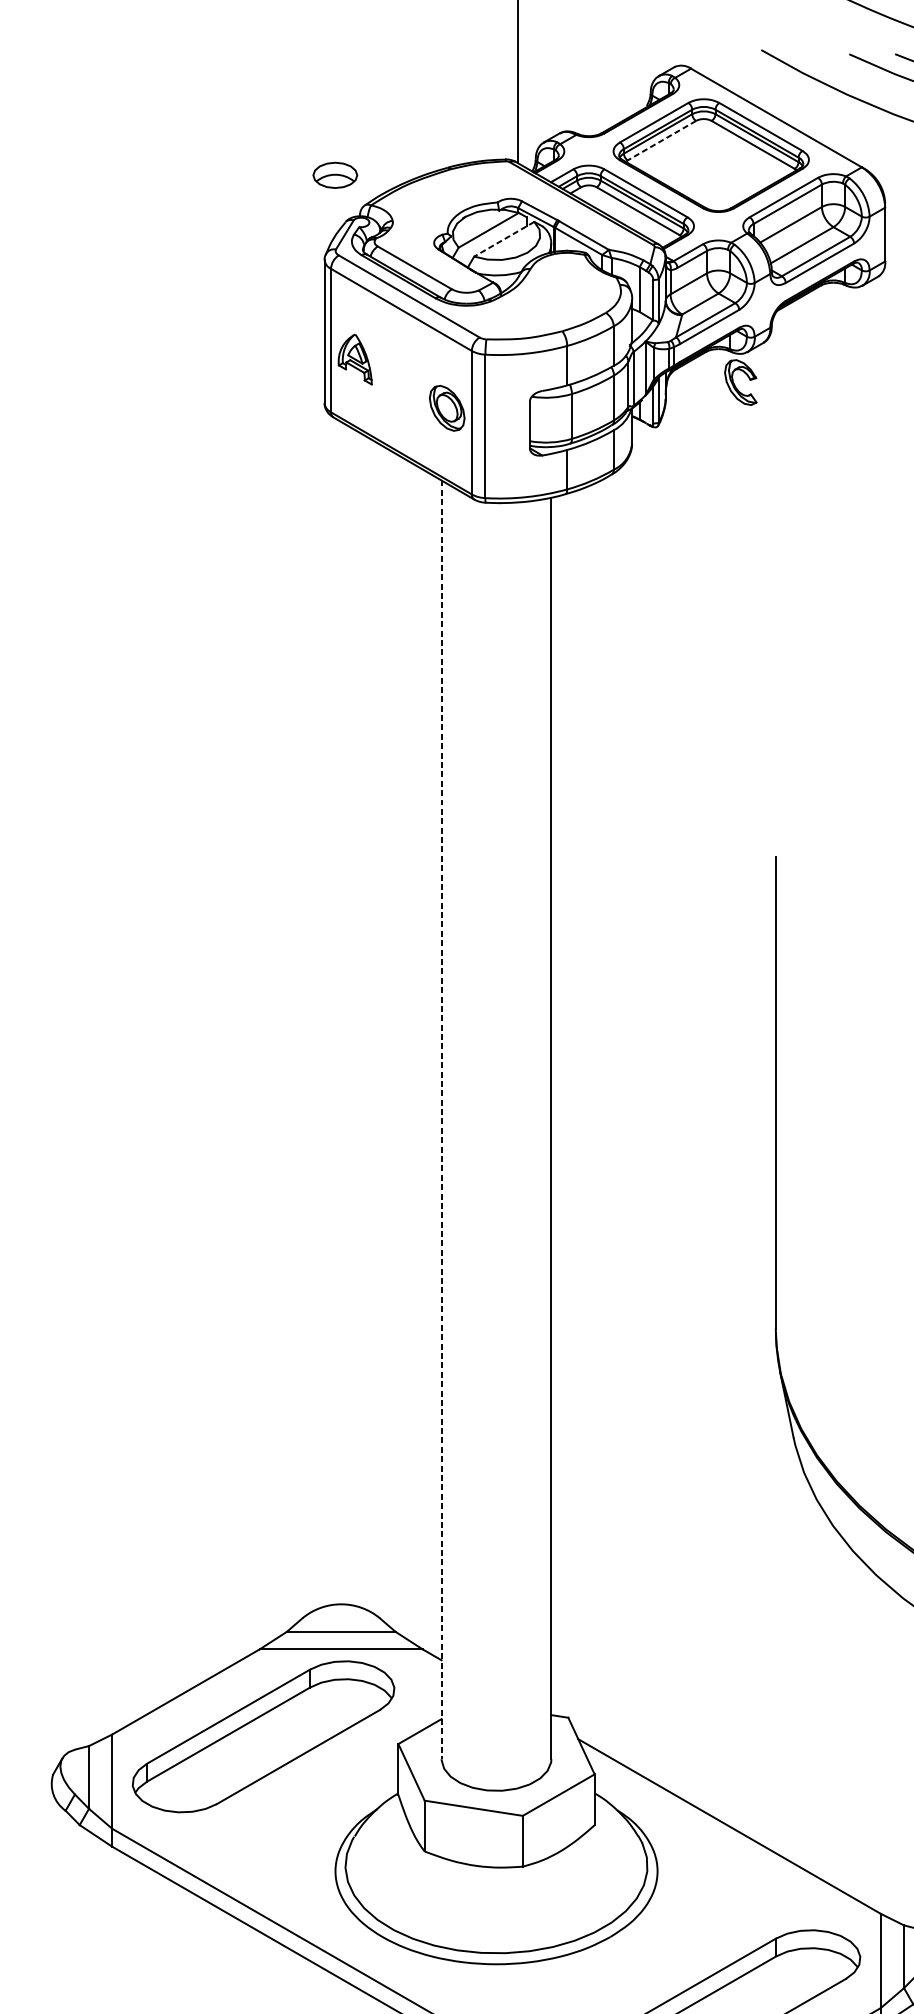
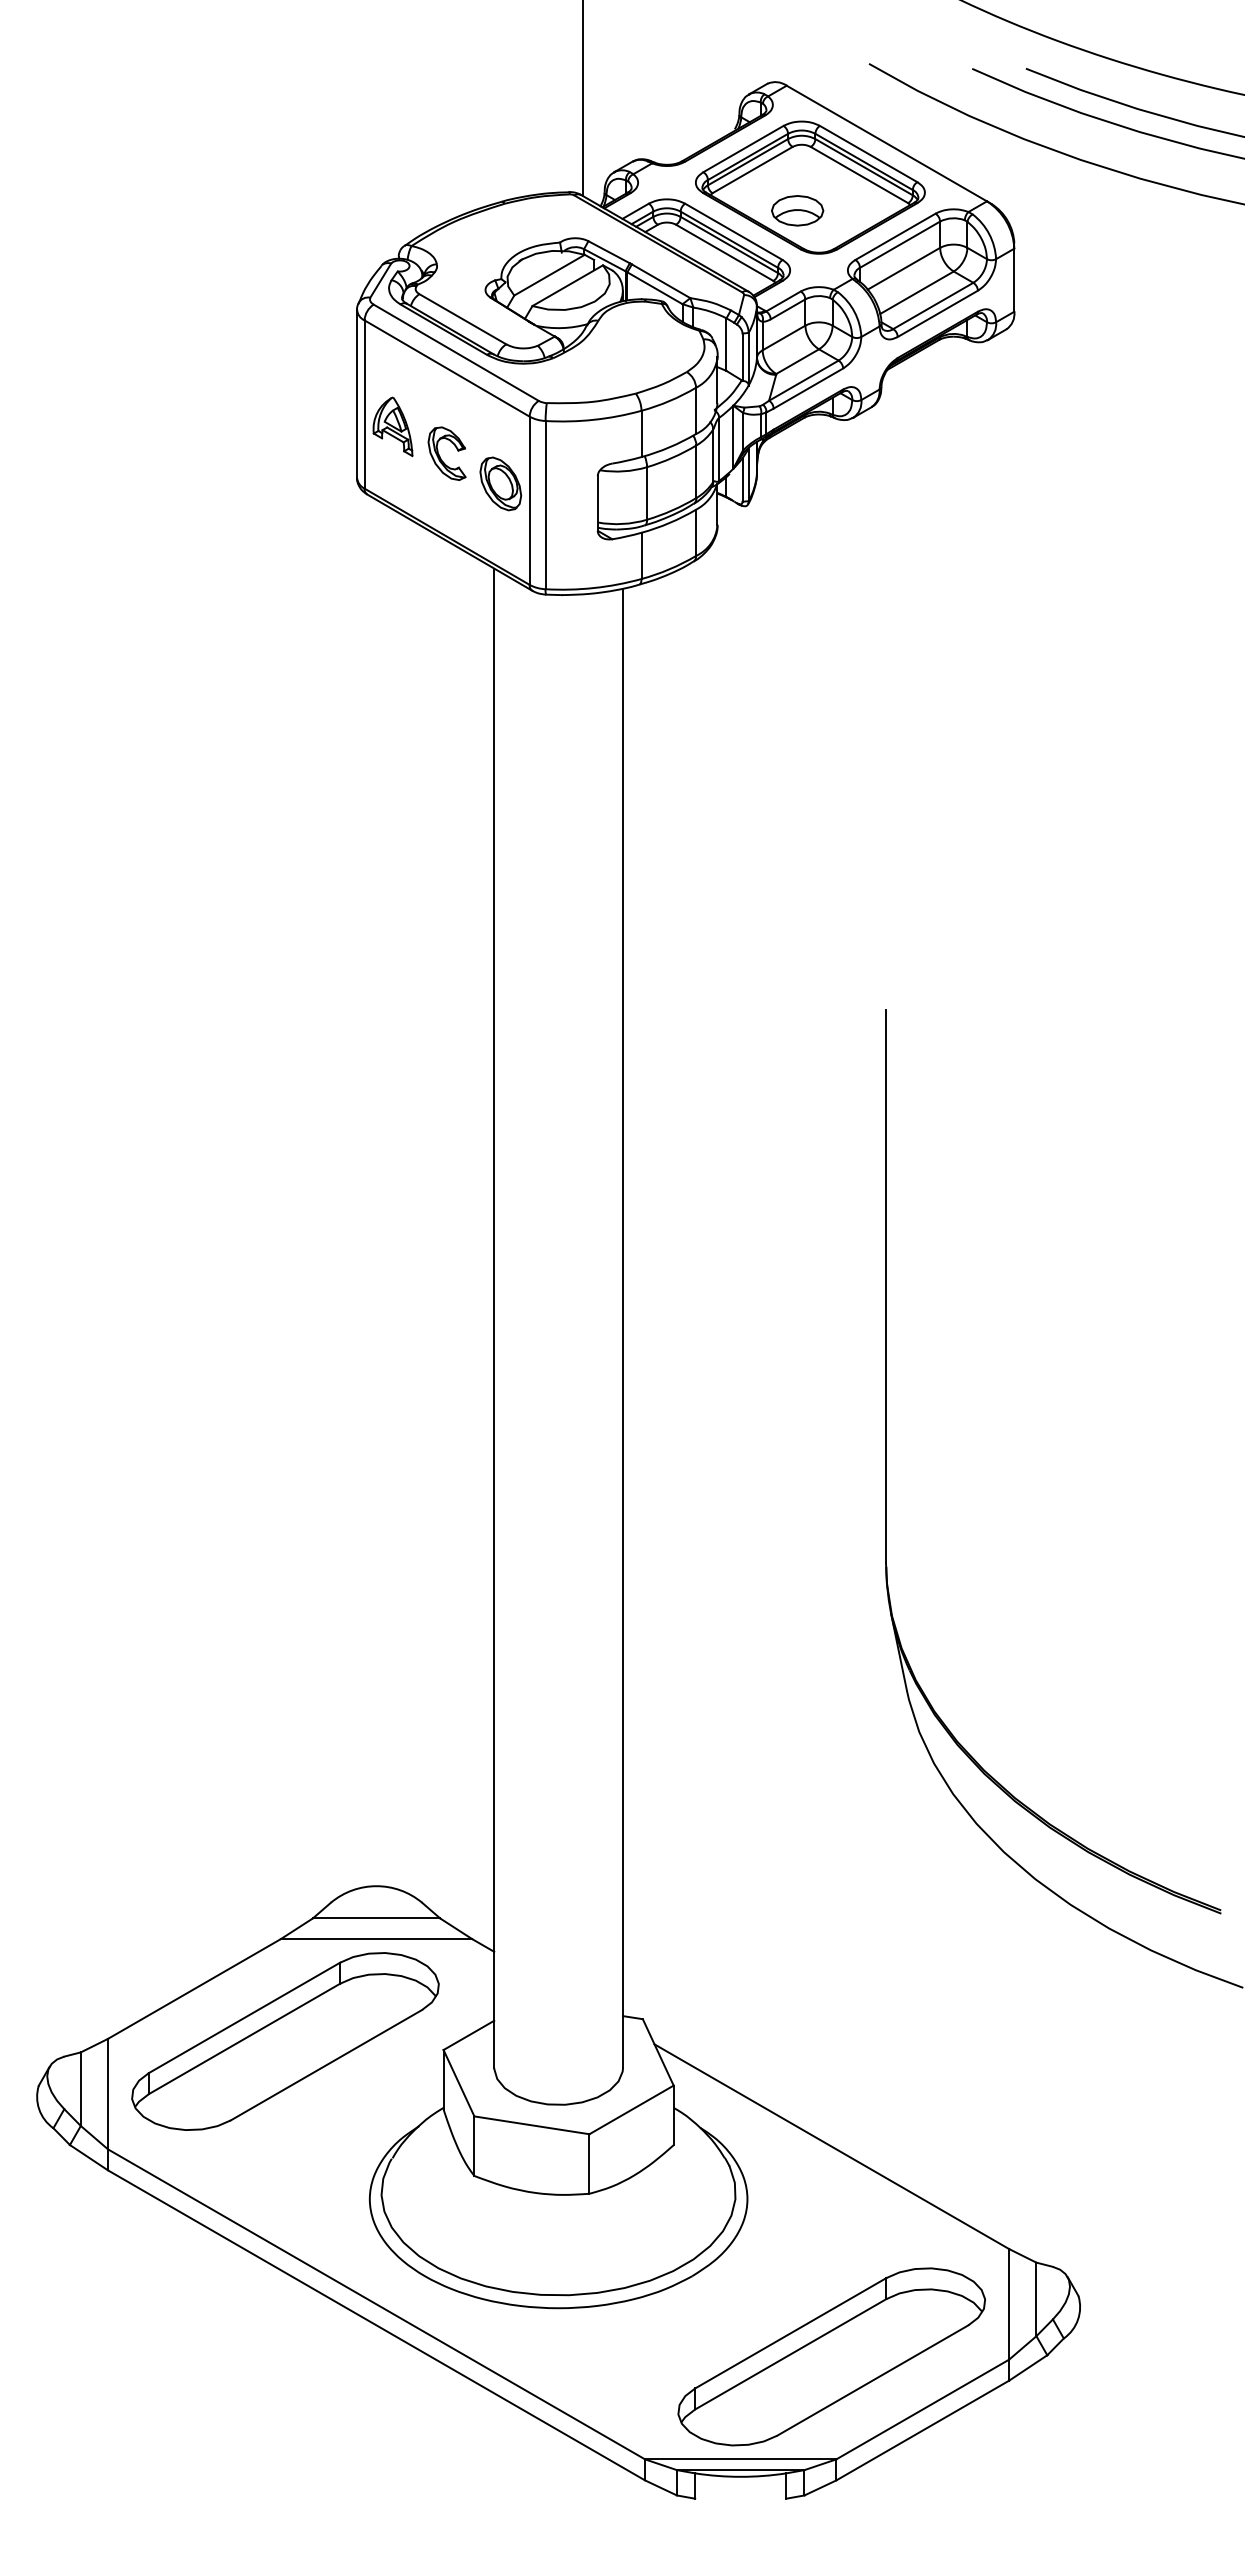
line: (661, 141) -> (752, 170), dashed -> solid
part: (335, 175) -> (797, 210), moved
line: (504, 239) -> (567, 285), dashed -> solid
part: (735, 384) -> (440, 456), moved
line: (441, 1120) -> (494, 1318), dashed -> solid

